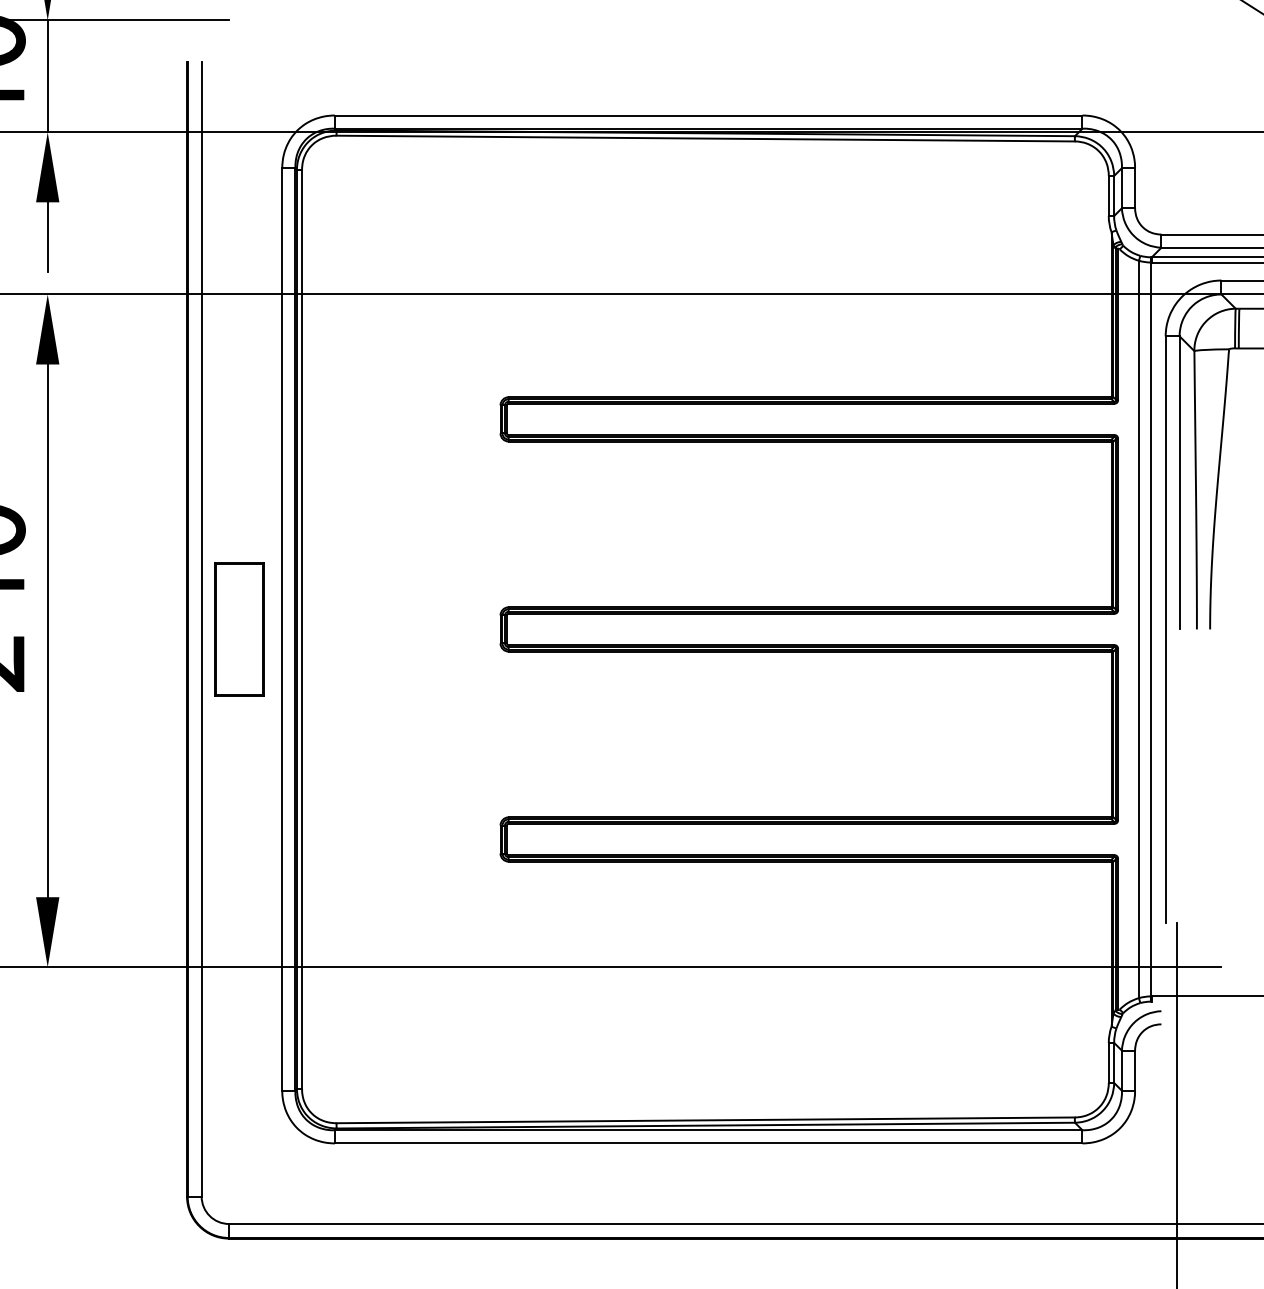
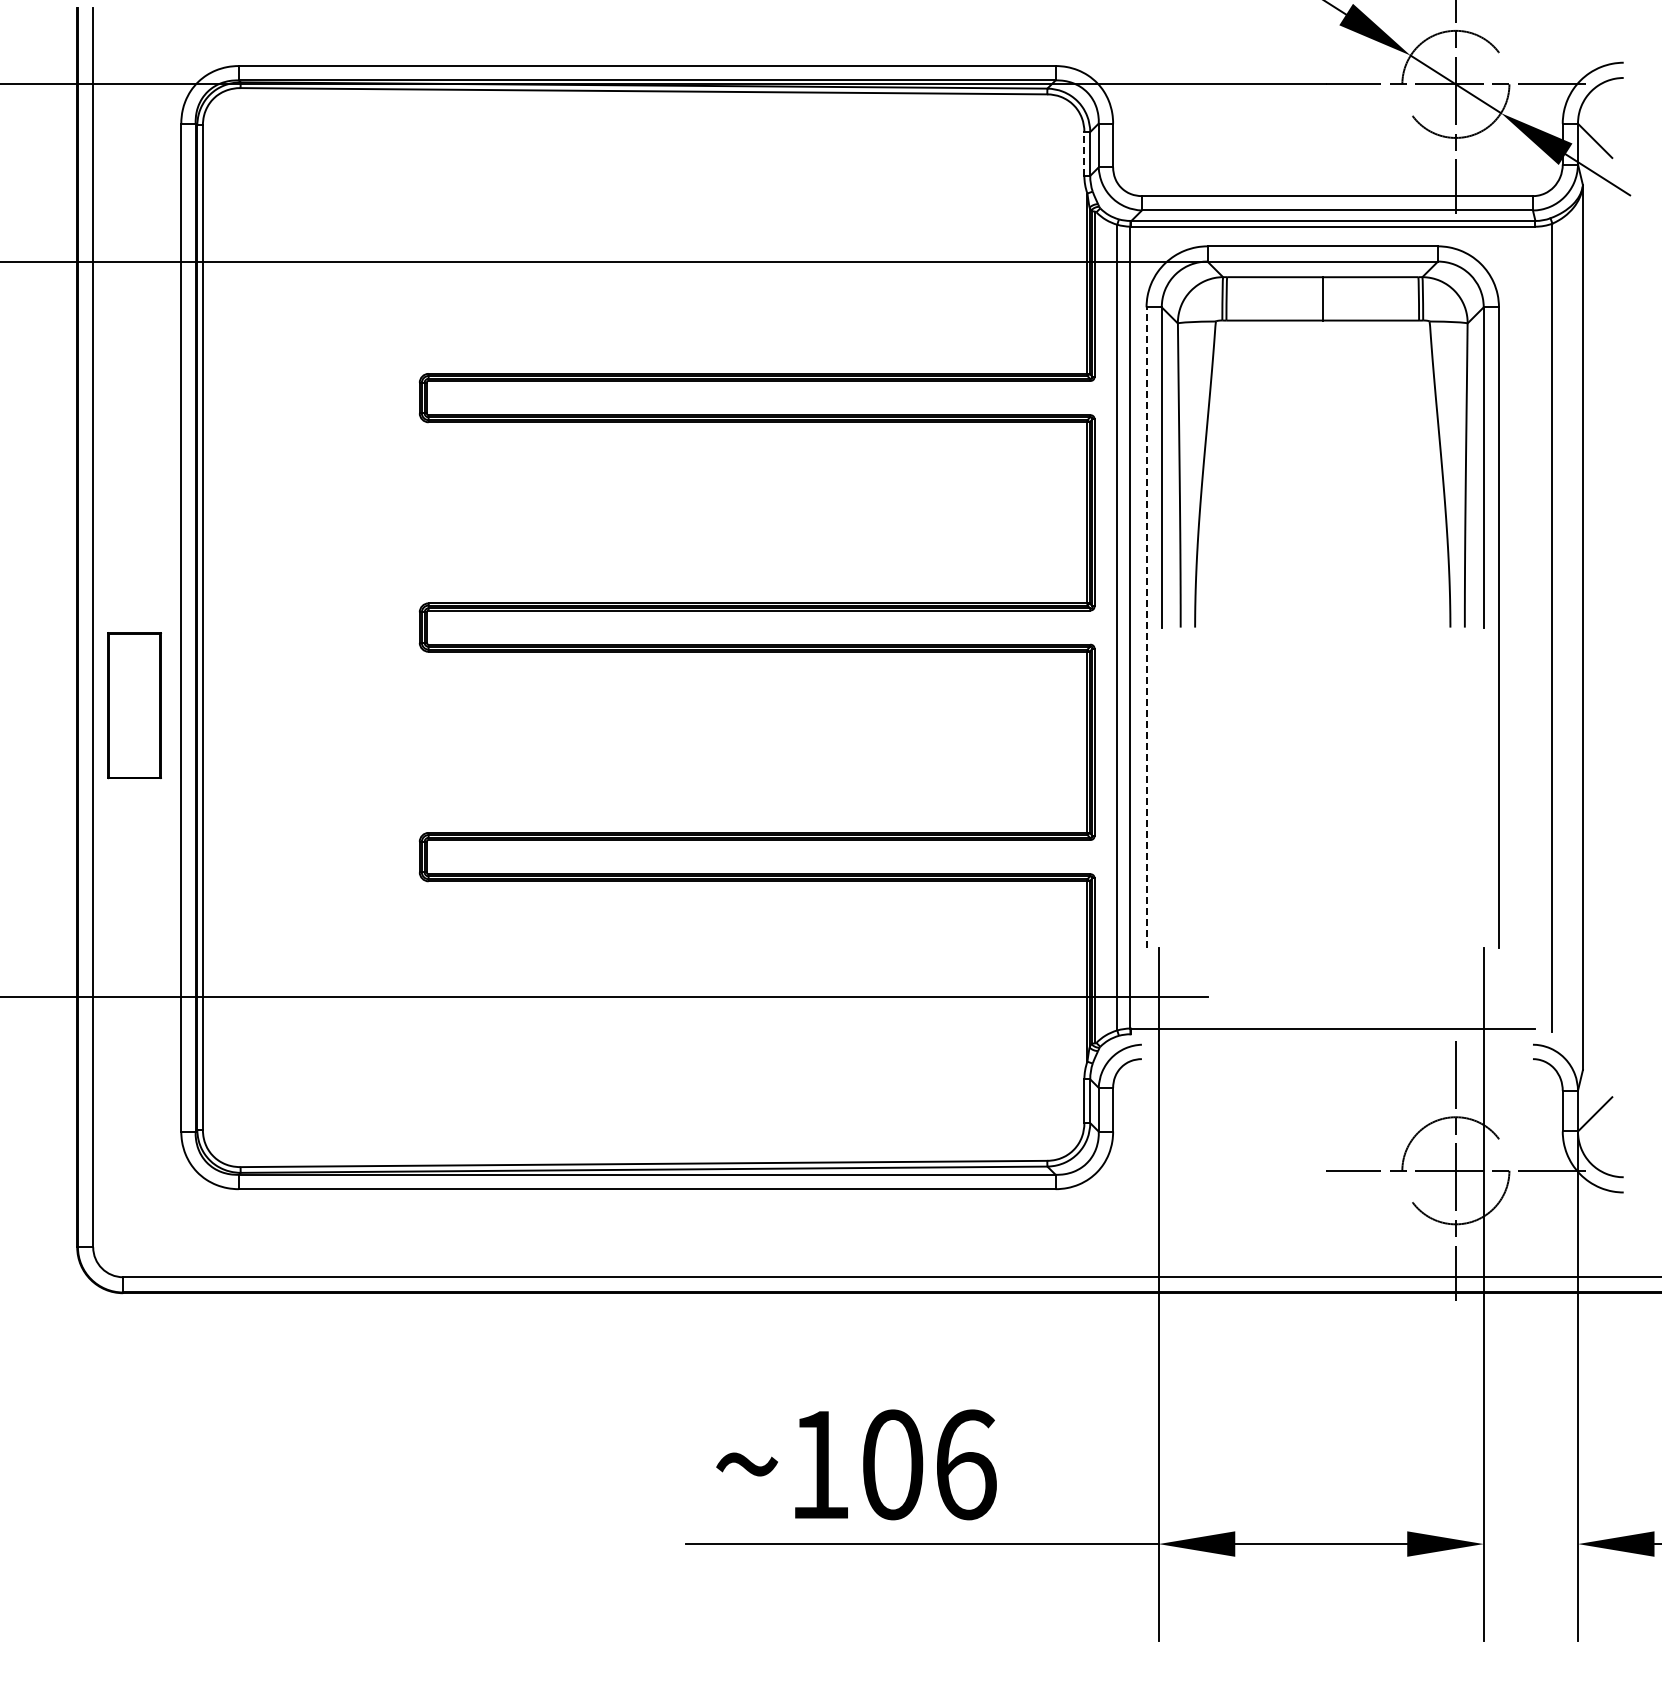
line: (1108, 195) -> (1084, 153), solid -> dashed
part: (239, 629) -> (134, 705), moved
line: (1165, 629) -> (1146, 627), solid -> dashed

